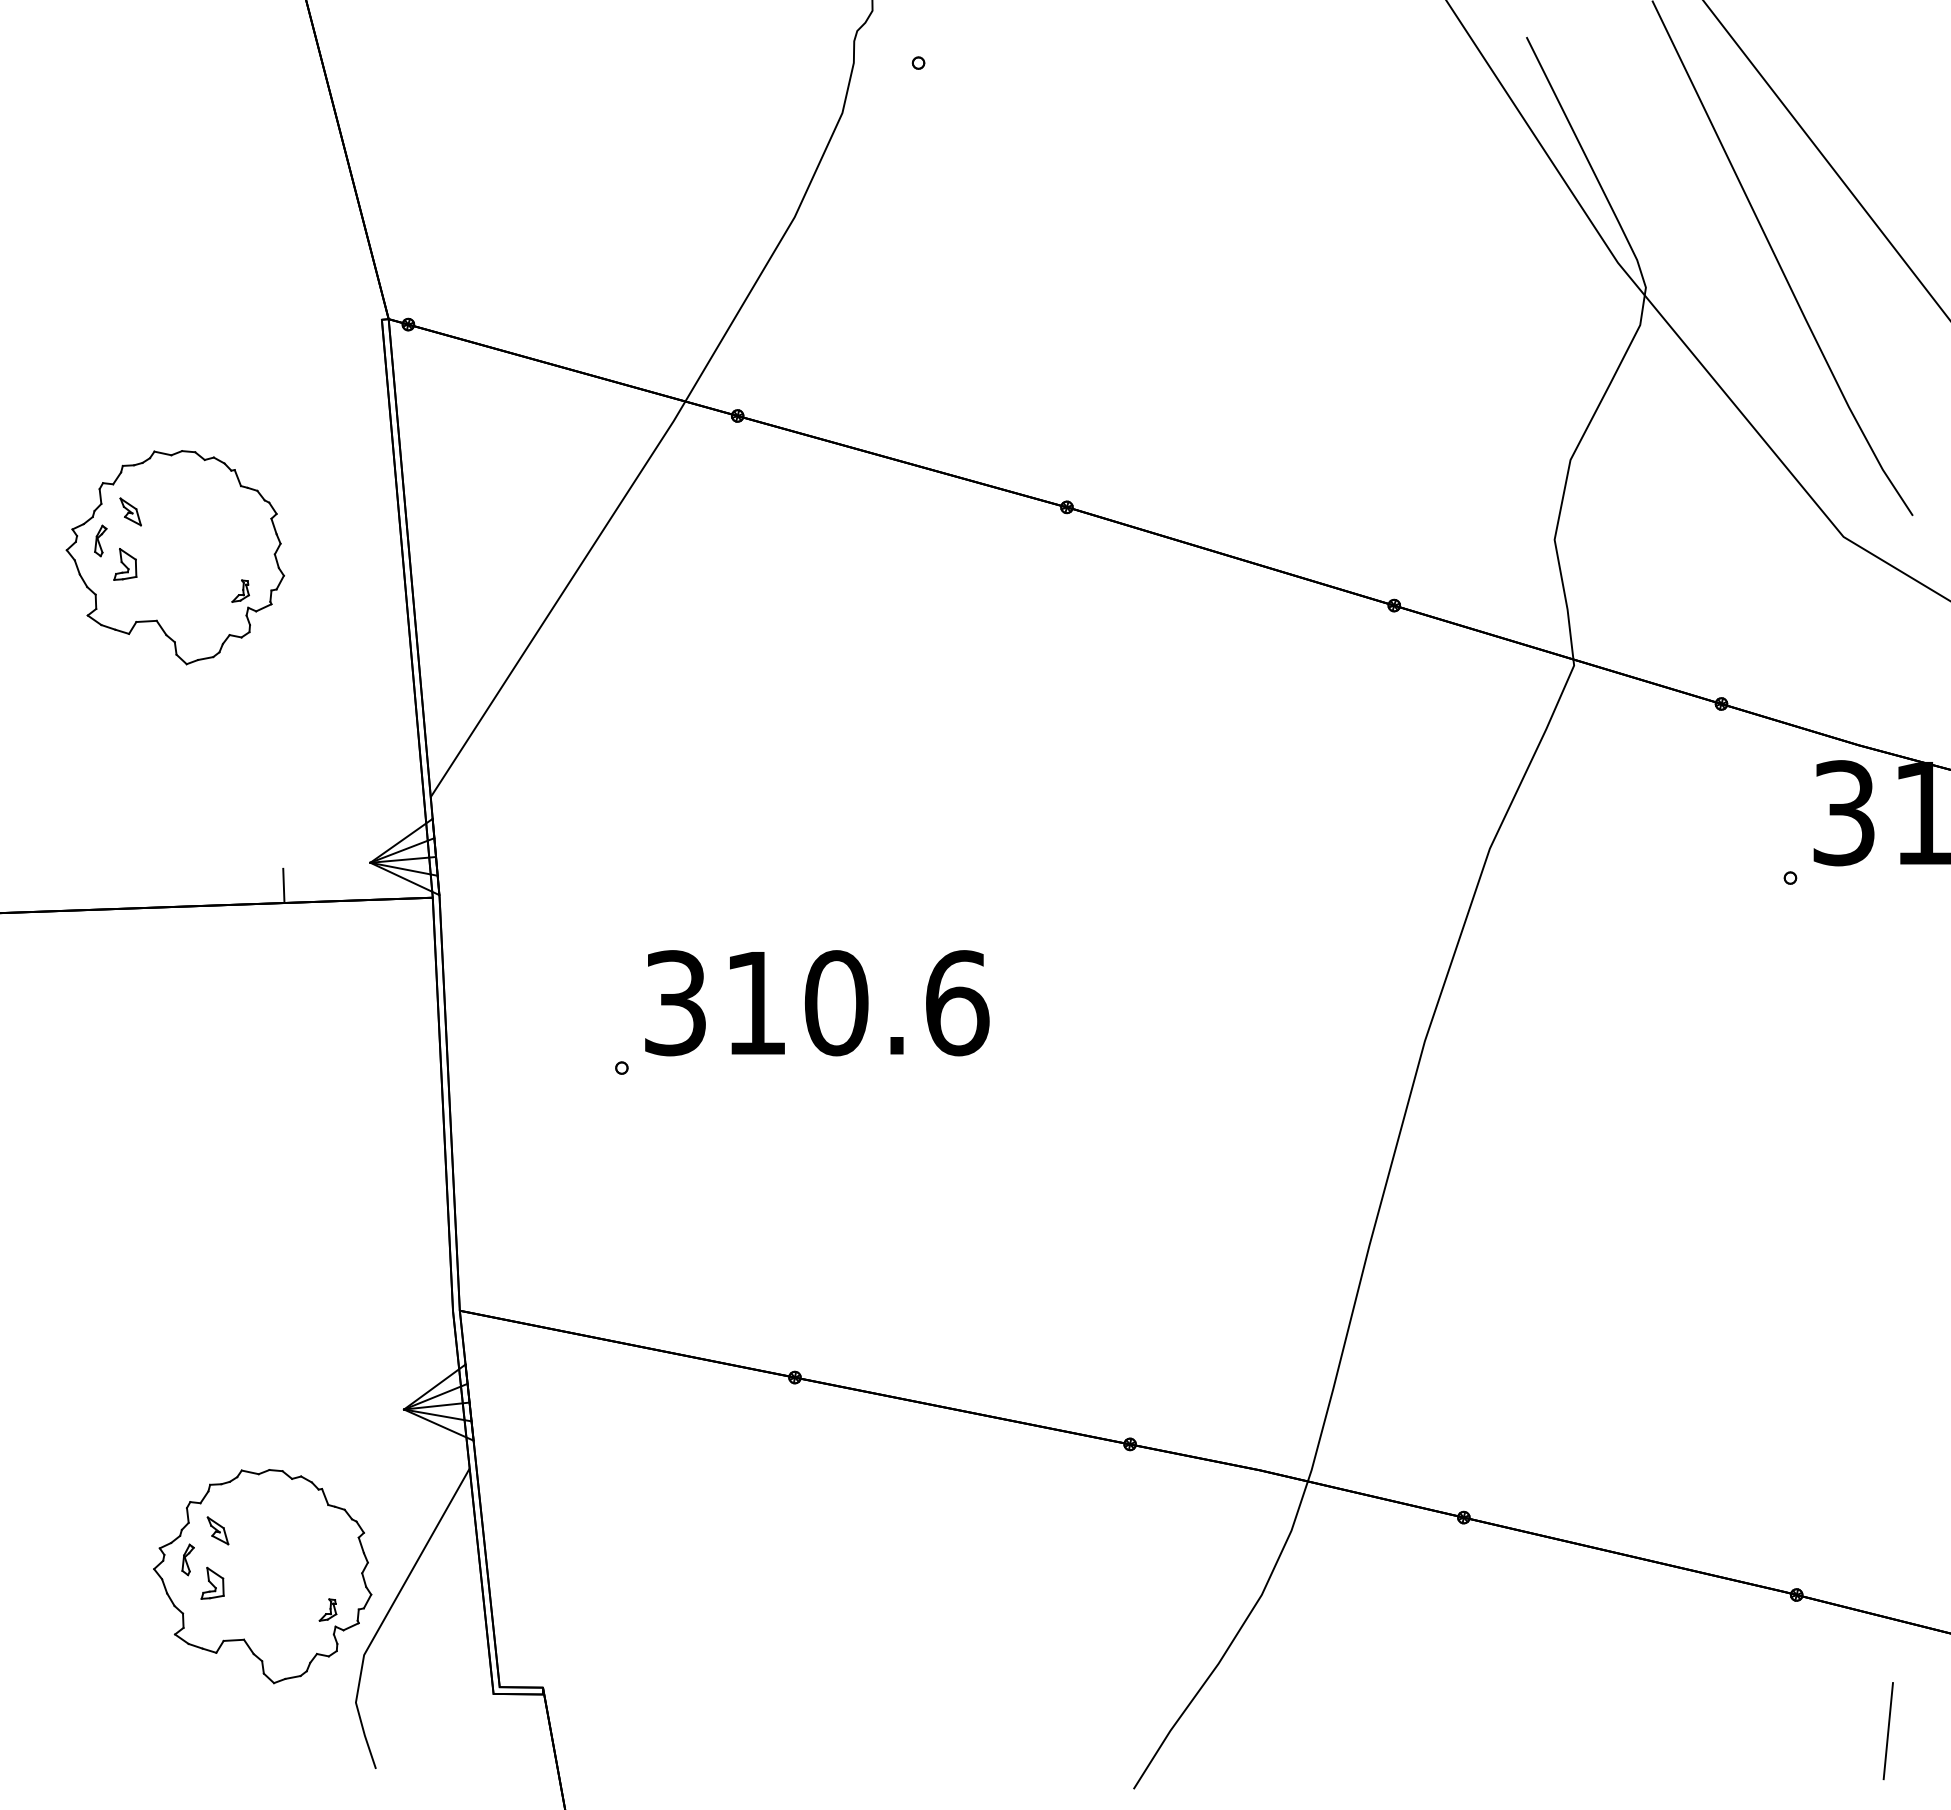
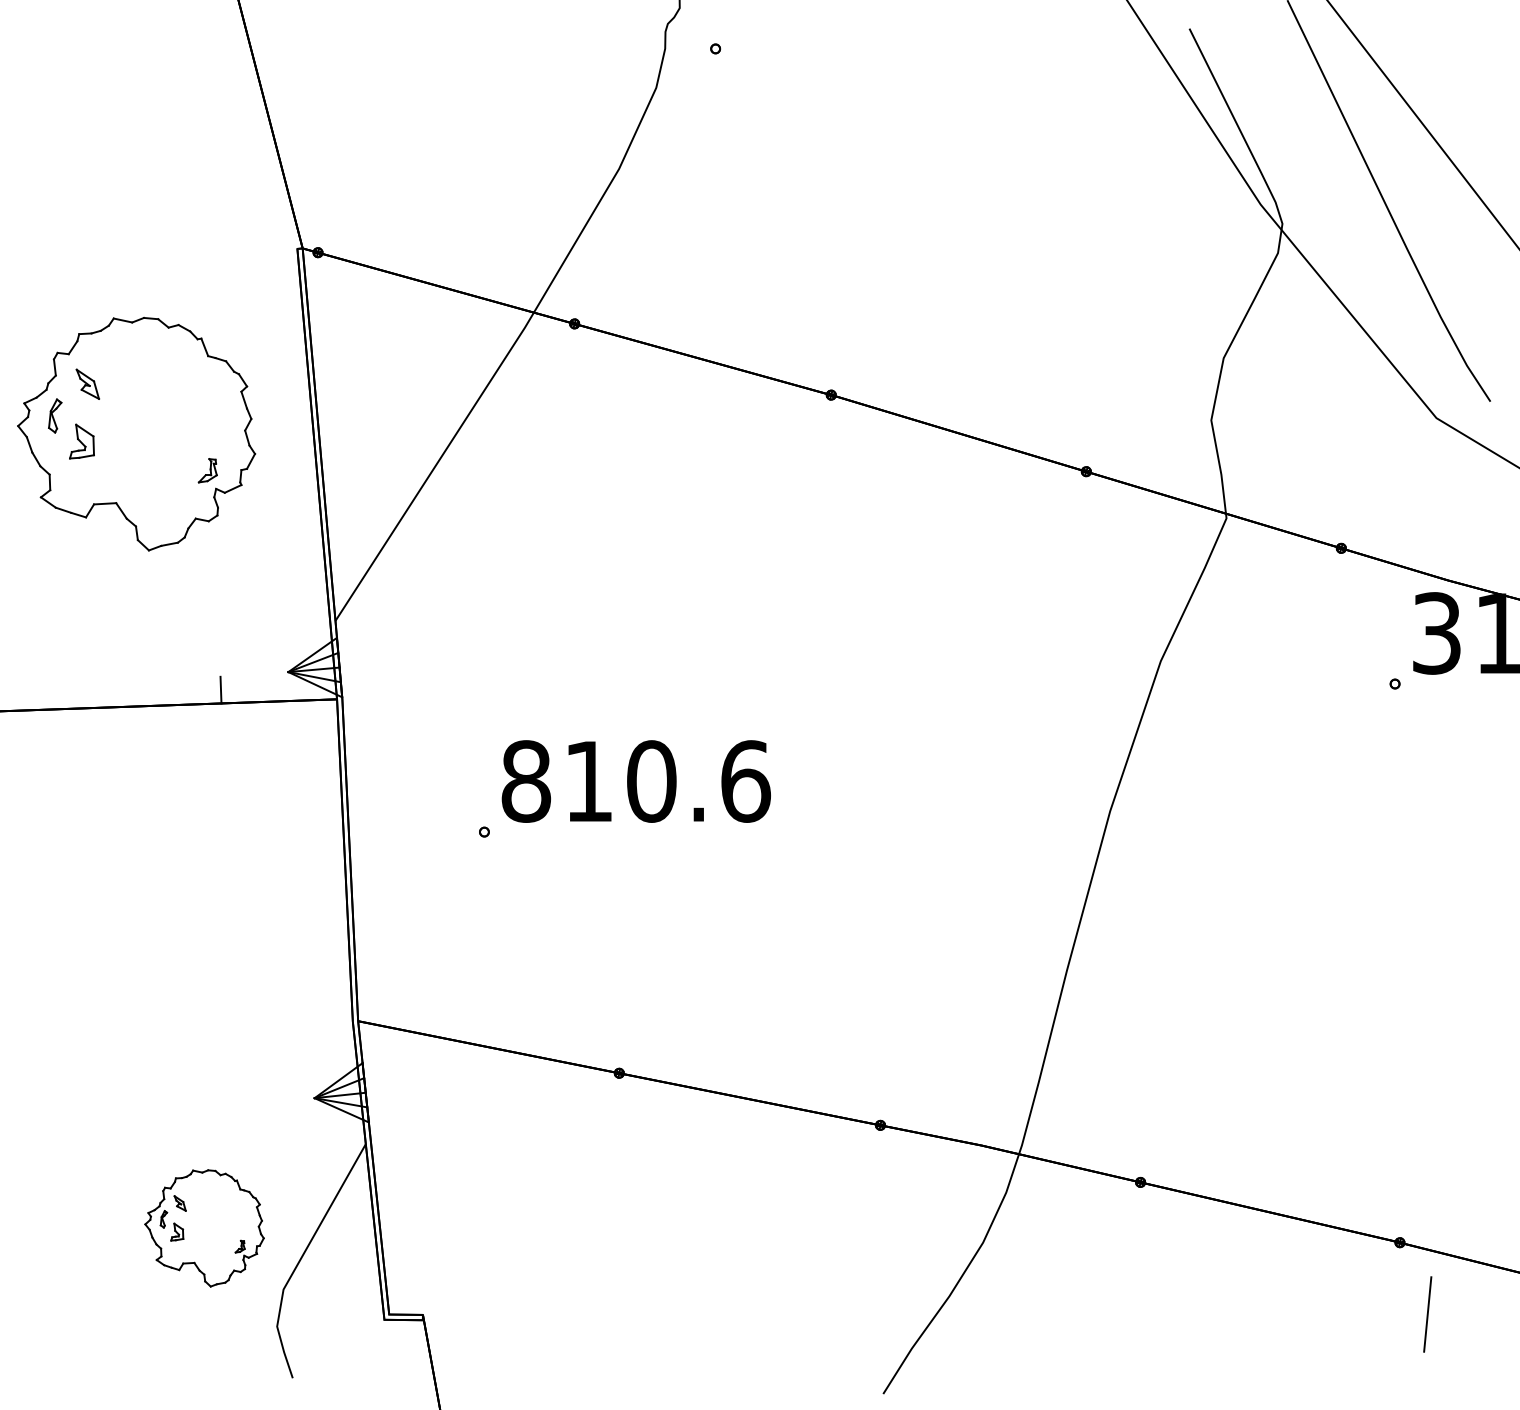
part: (174, 557) -> (135, 434), size x1.4
text: (675, 1003) -> (526, 781), 310.6 -> 810.6
part: (262, 1576) -> (204, 1228), size x0.7
line: (1887, 1731) -> (1427, 1314), moved

